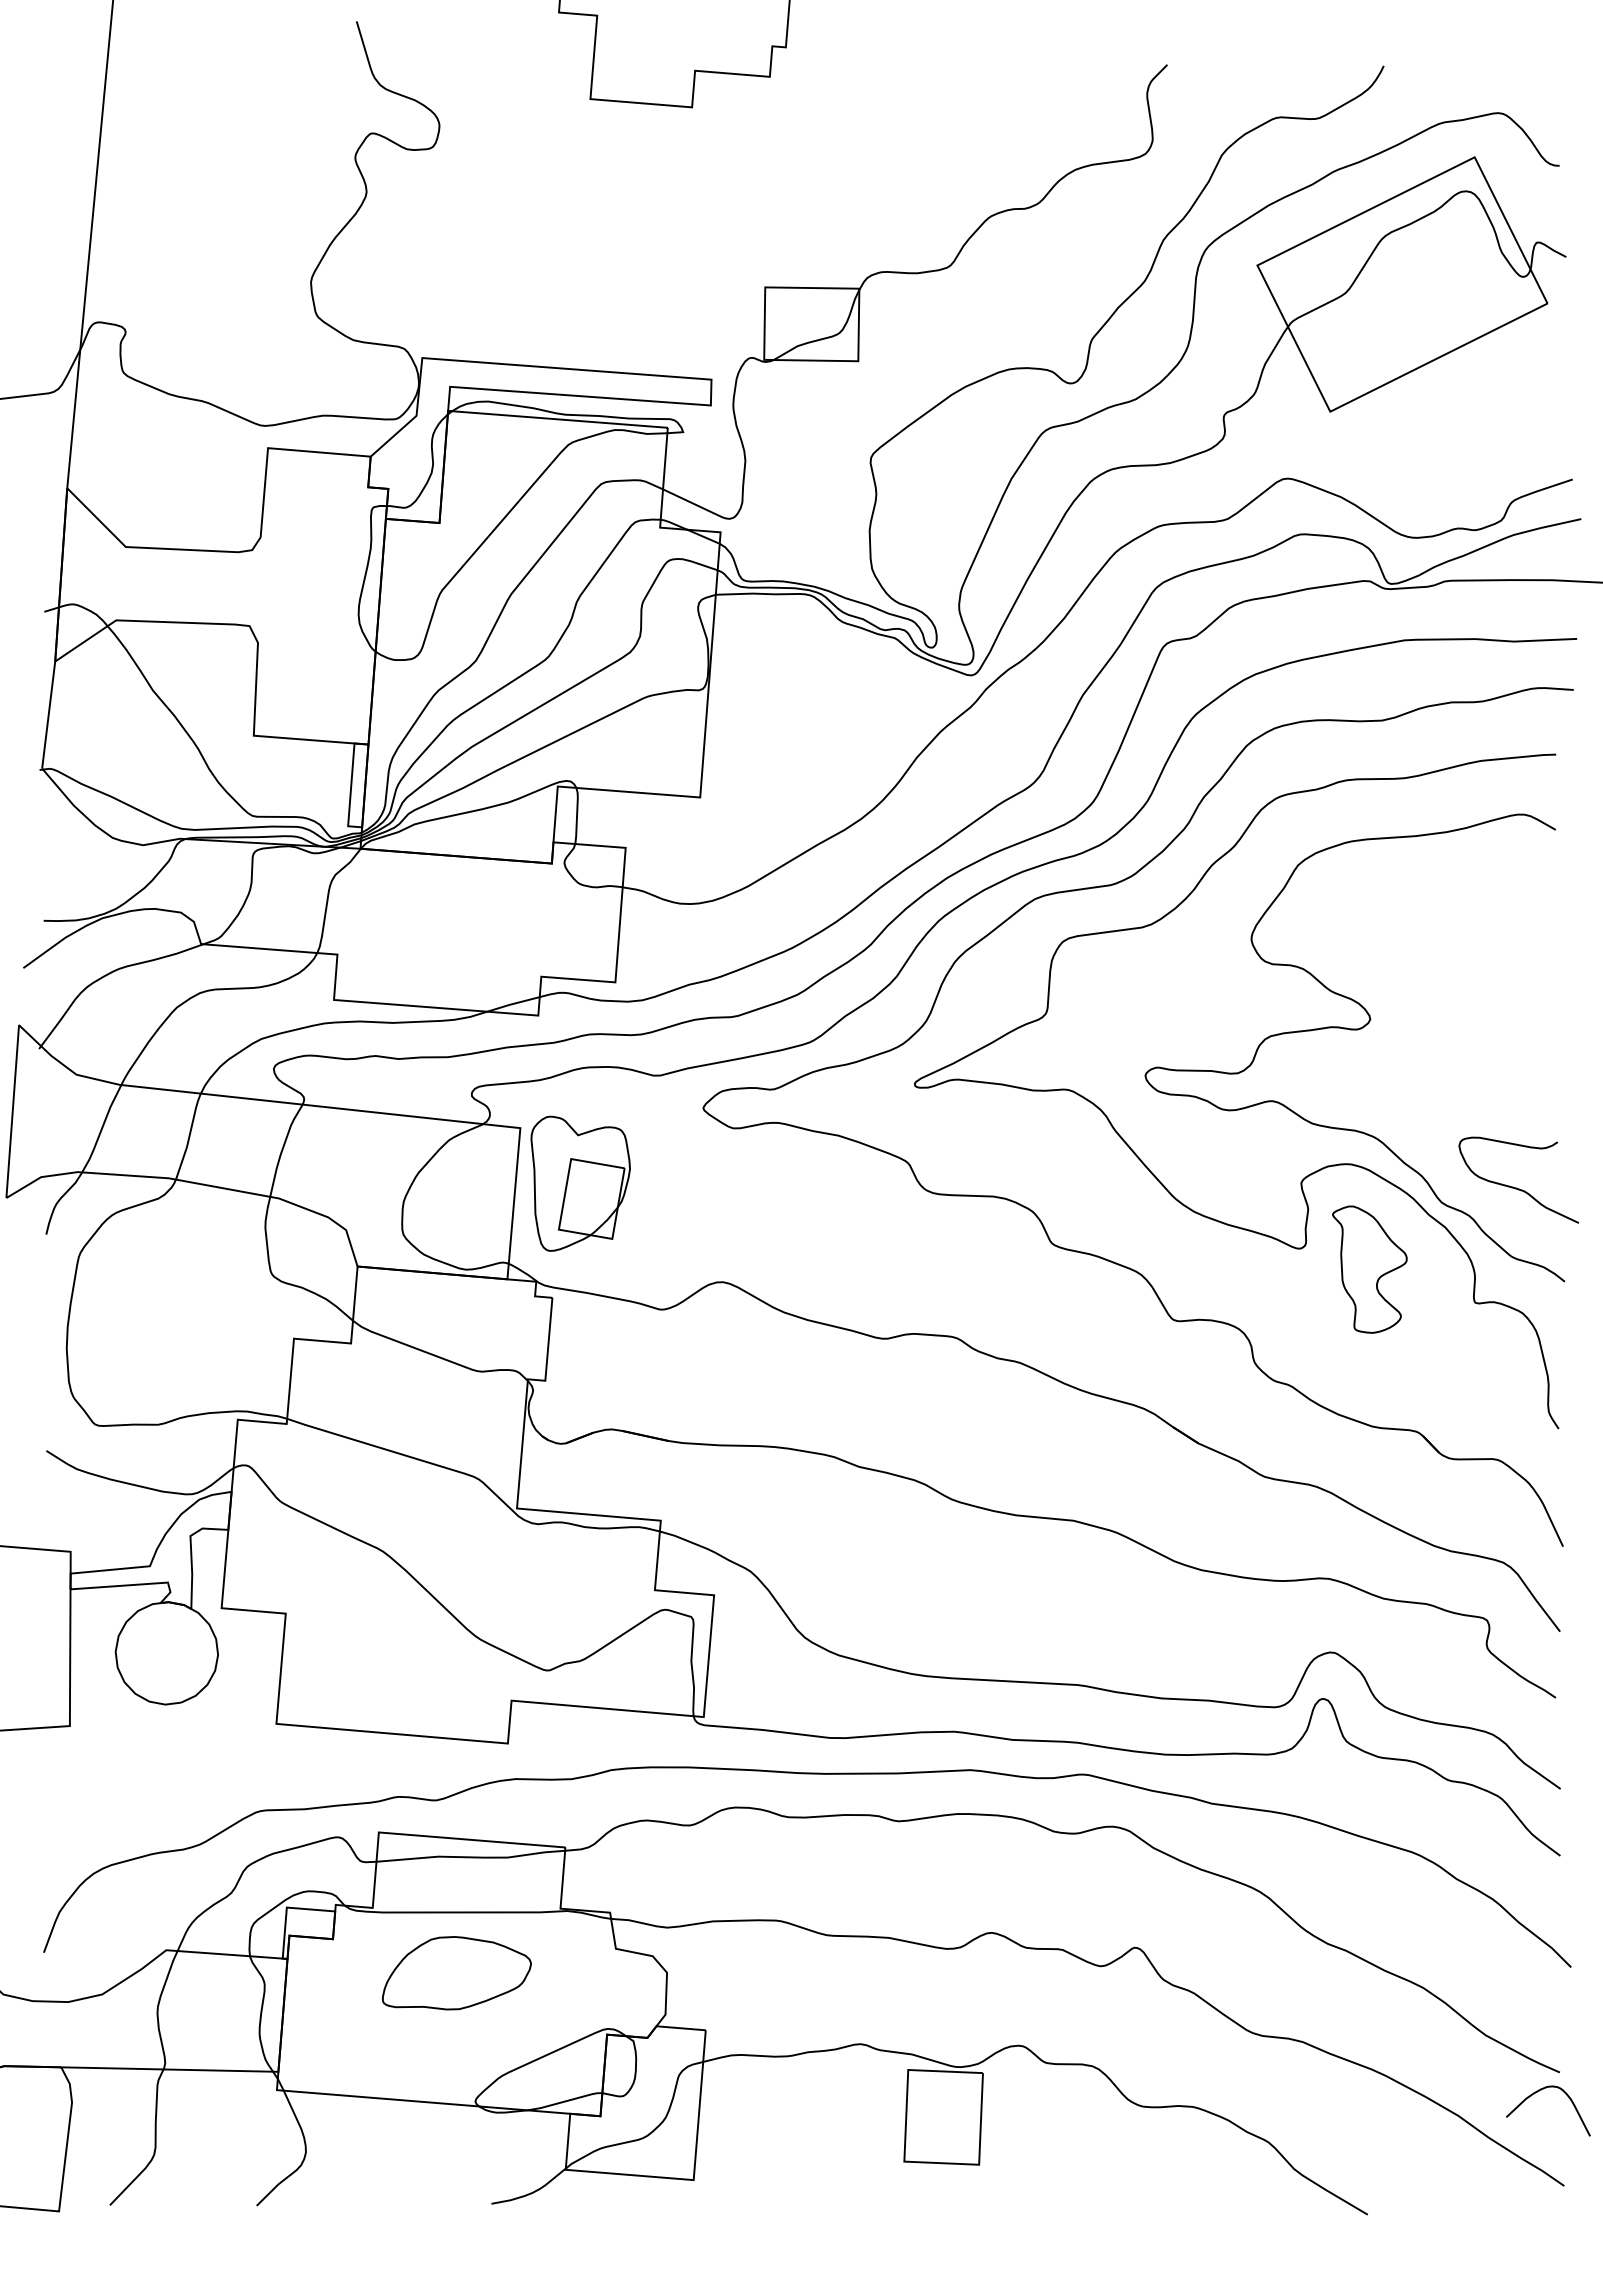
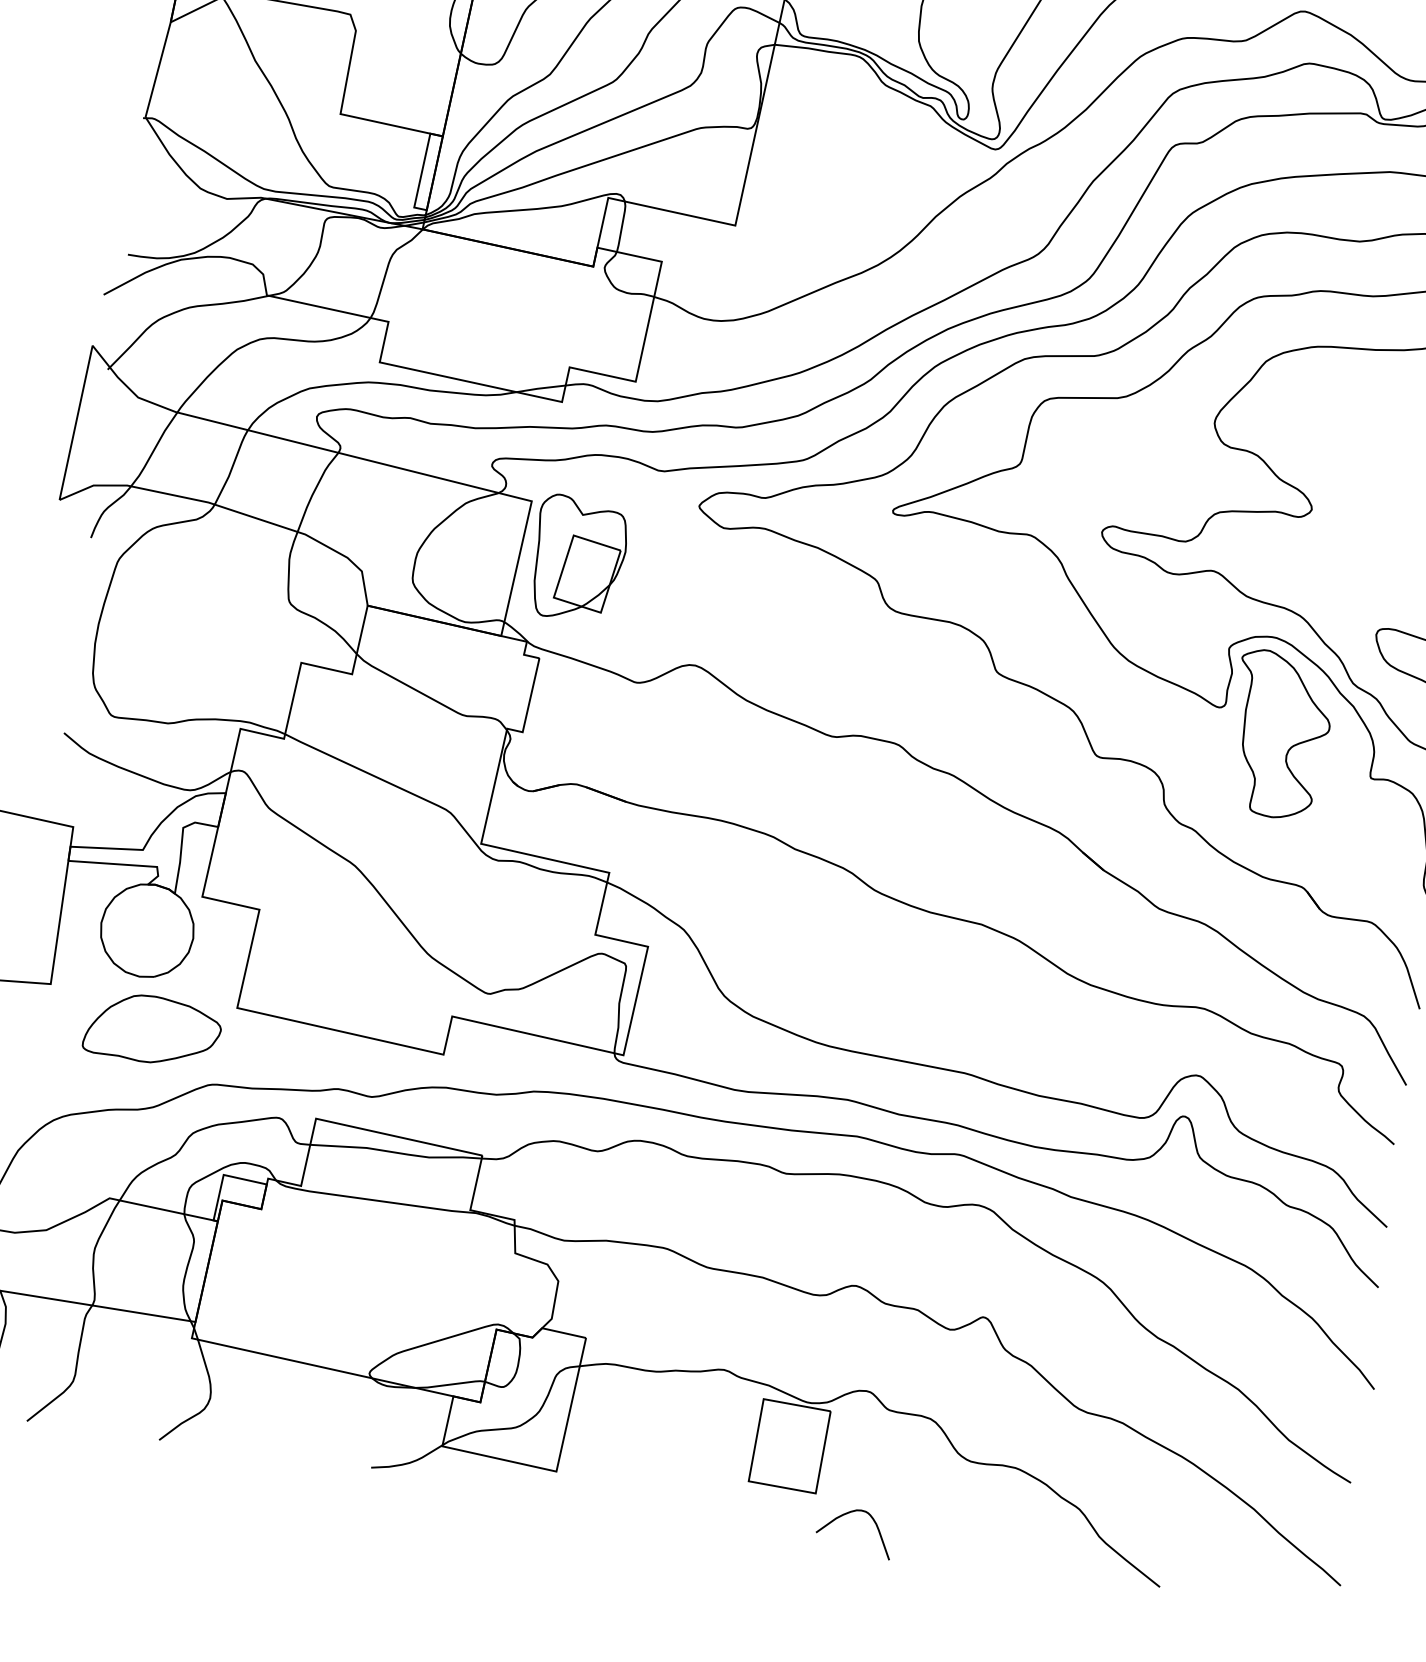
part: (1369, 1269) -> (1279, 735), size x1.43
part: (456, 1973) -> (152, 1029), moved
curve: (1539, 2091) -> (849, 1513), moved

